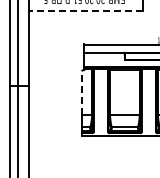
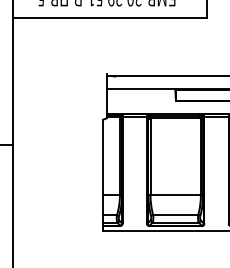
line: (85, 10) -> (108, 17), dashed -> solid
line: (82, 92) -> (103, 156), dashed -> solid

